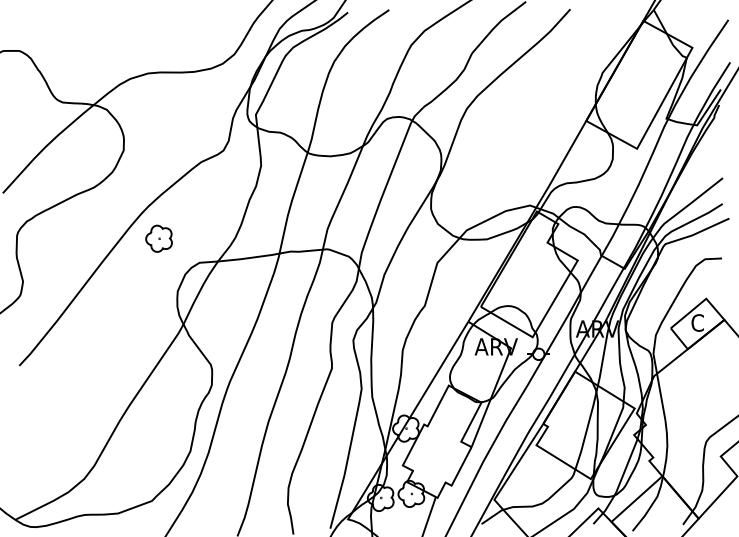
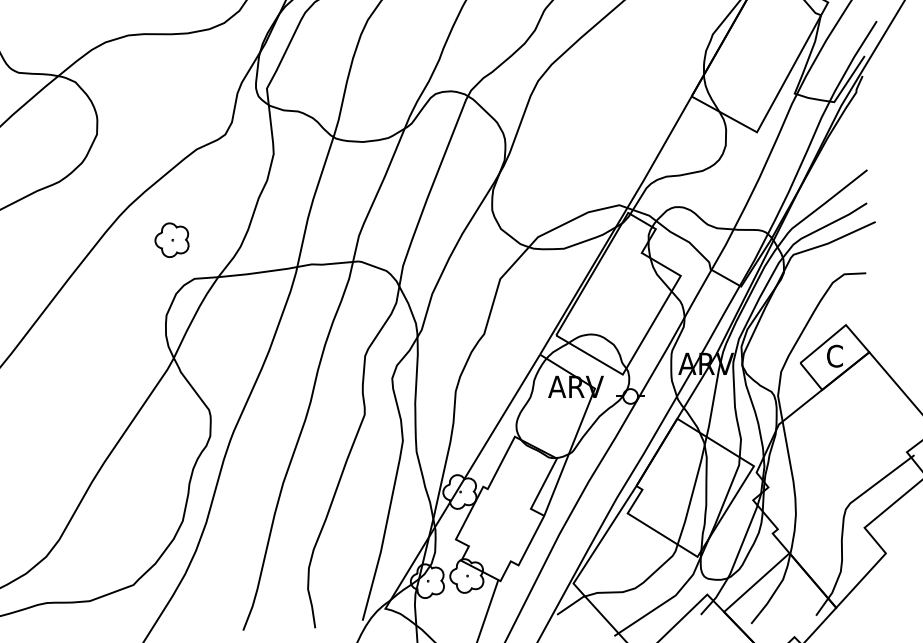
part: (158, 238) -> (171, 239), moved

